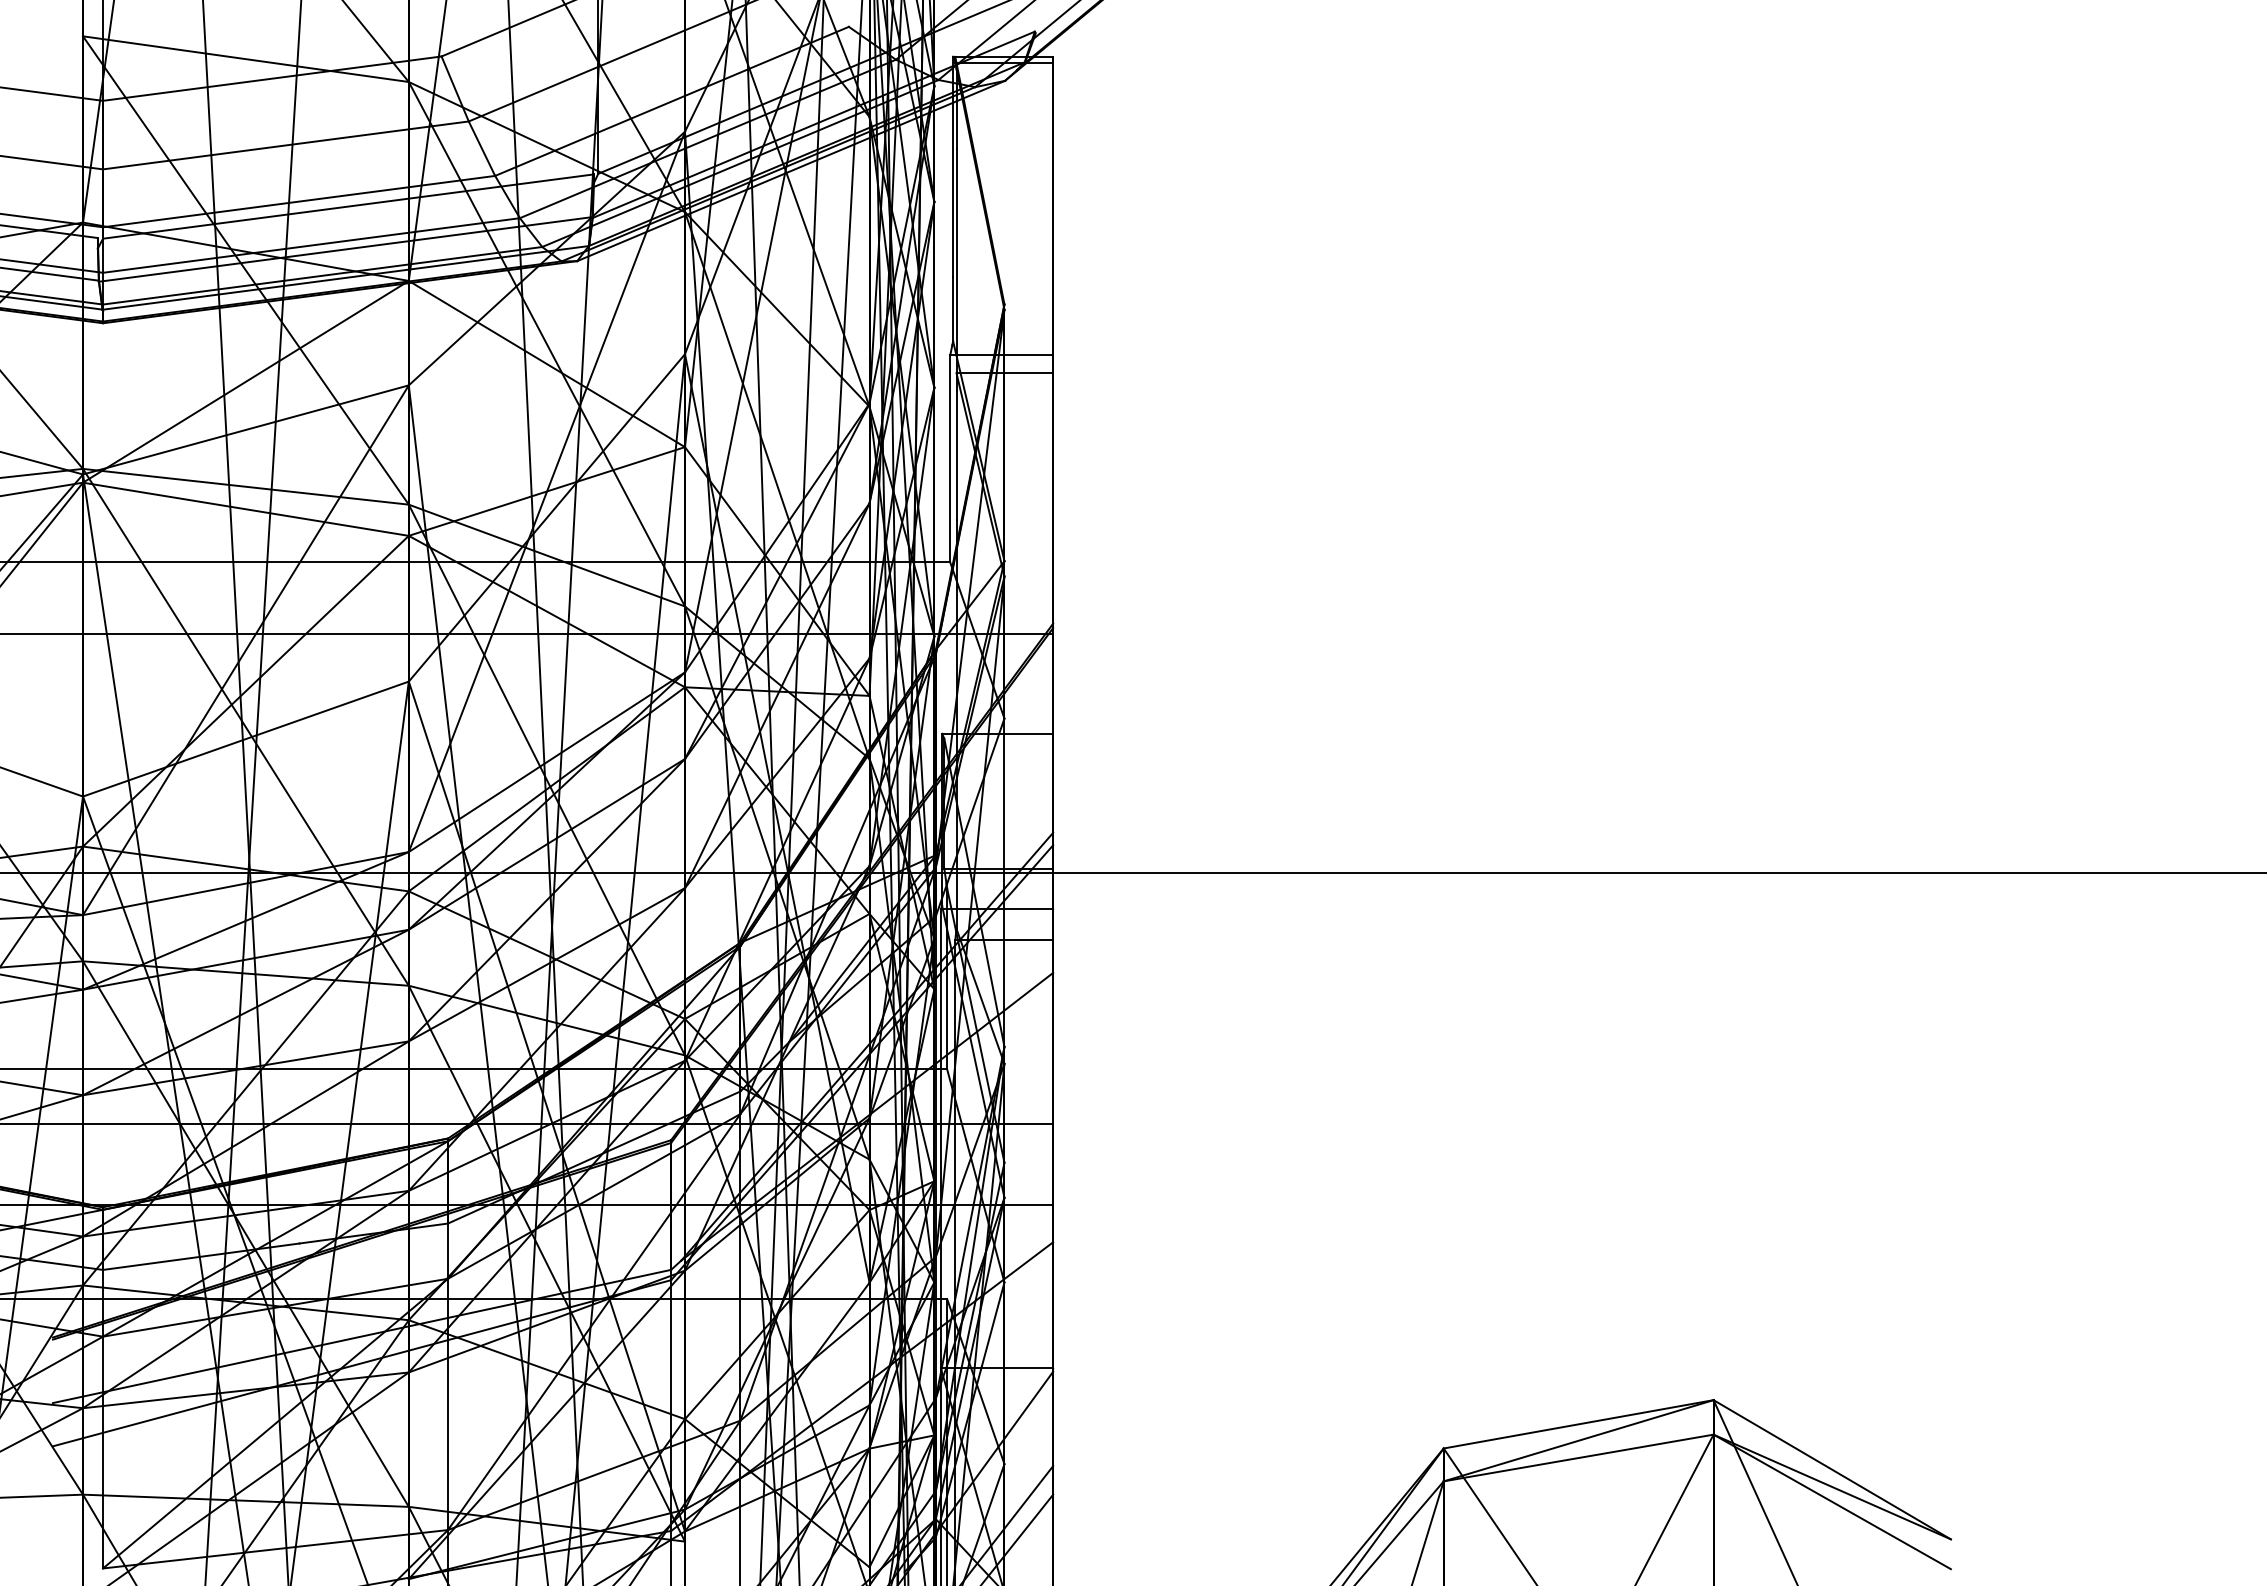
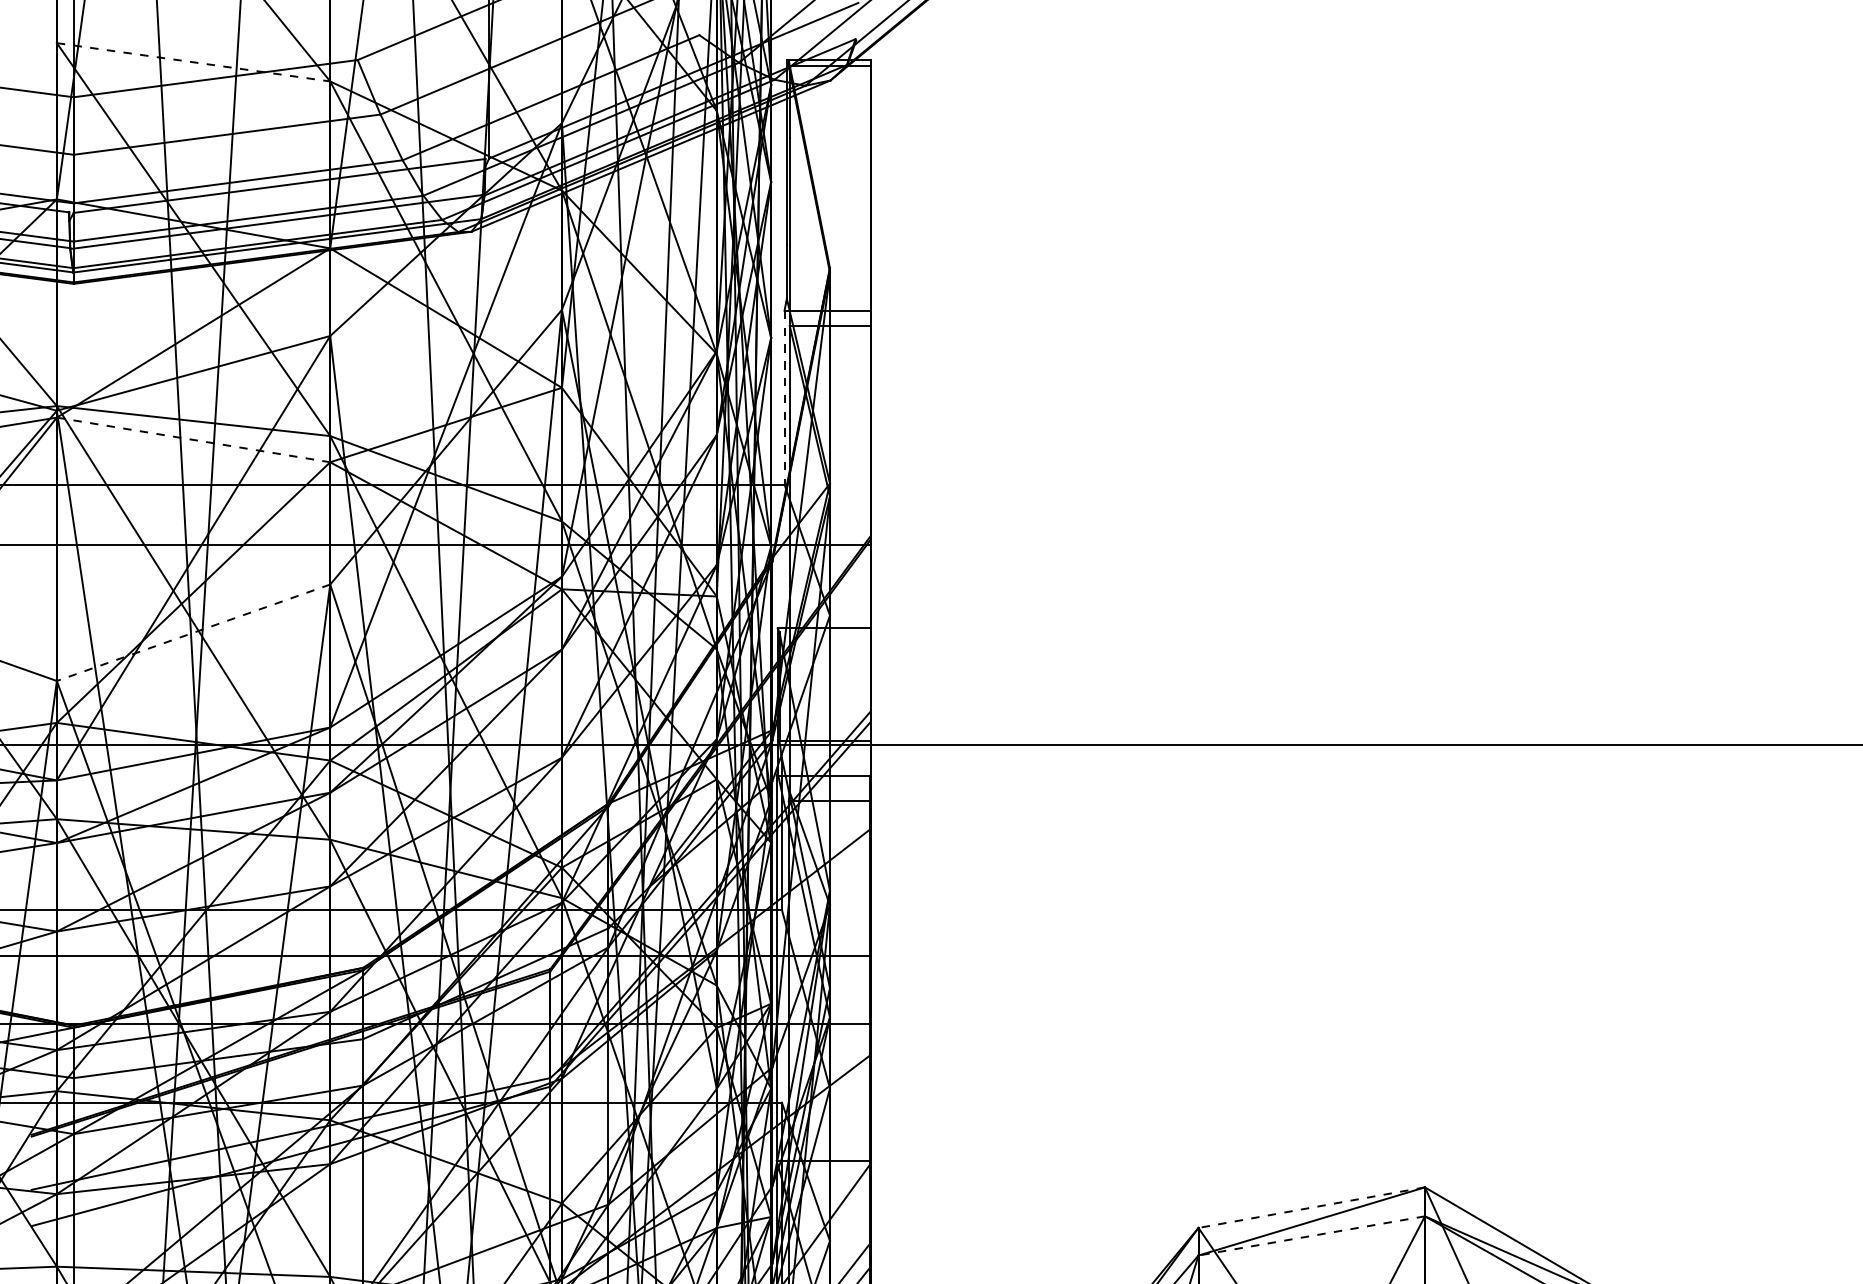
line: (246, 59) -> (194, 62), solid -> dashed
line: (950, 458) -> (784, 397), solid -> dashed
line: (246, 509) -> (194, 440), solid -> dashed
line: (245, 739) -> (193, 633), solid -> dashed
line: (1578, 1424) -> (1311, 1207), solid -> dashed
line: (1578, 1458) -> (1311, 1236), solid -> dashed

